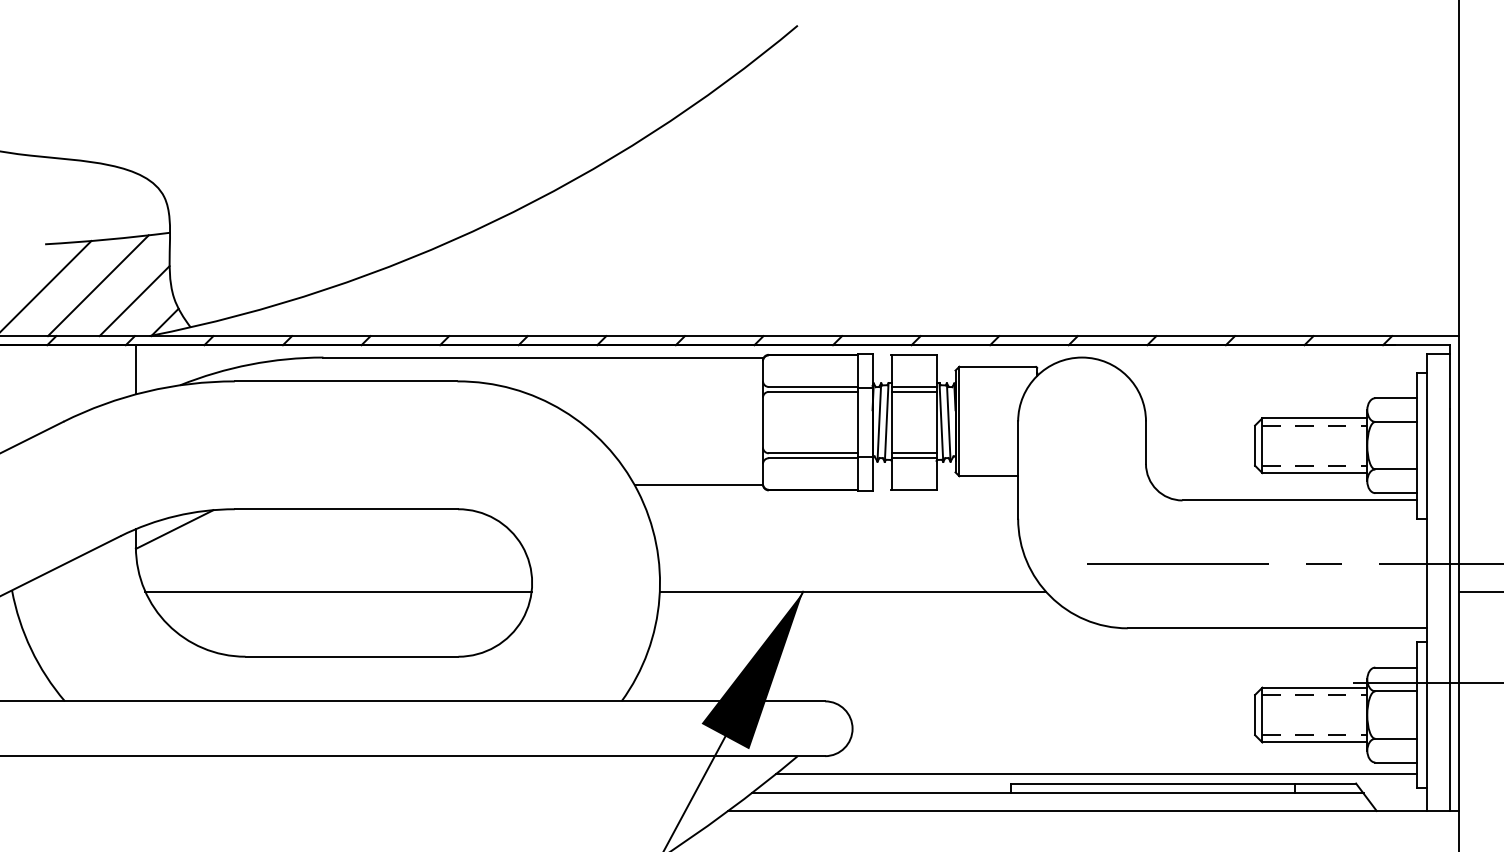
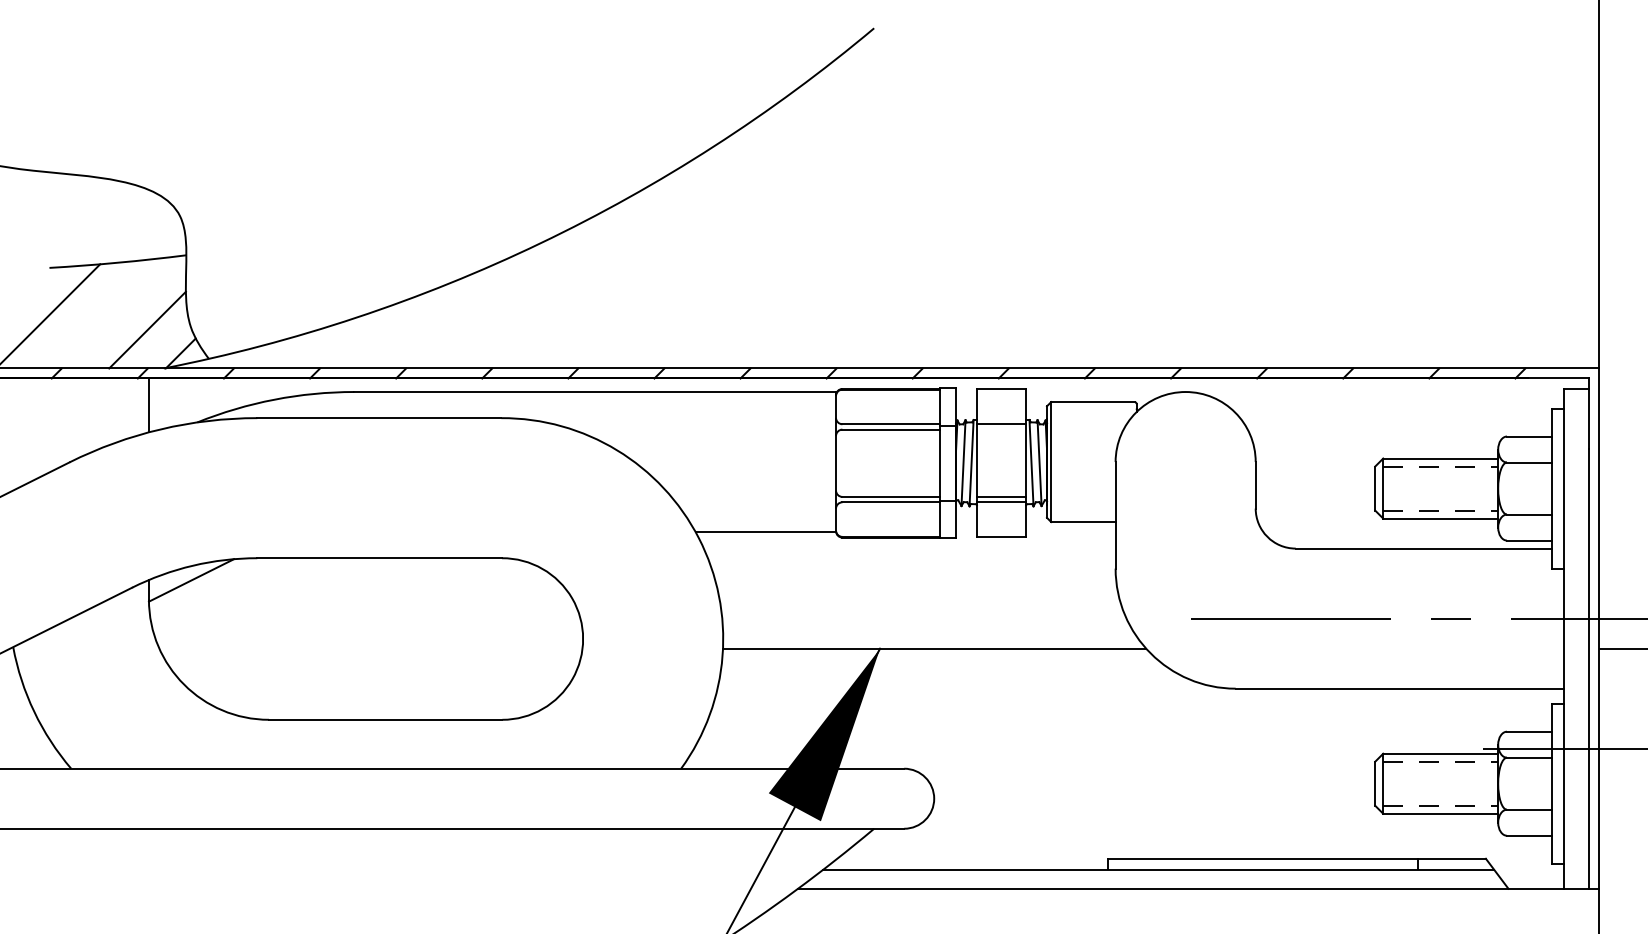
line: (98, 285) -> (107, 313), removed
line: (913, 391) -> (1000, 429), removed
line: (338, 591) -> (370, 648), removed
line: (1095, 774) -> (1200, 848), removed

